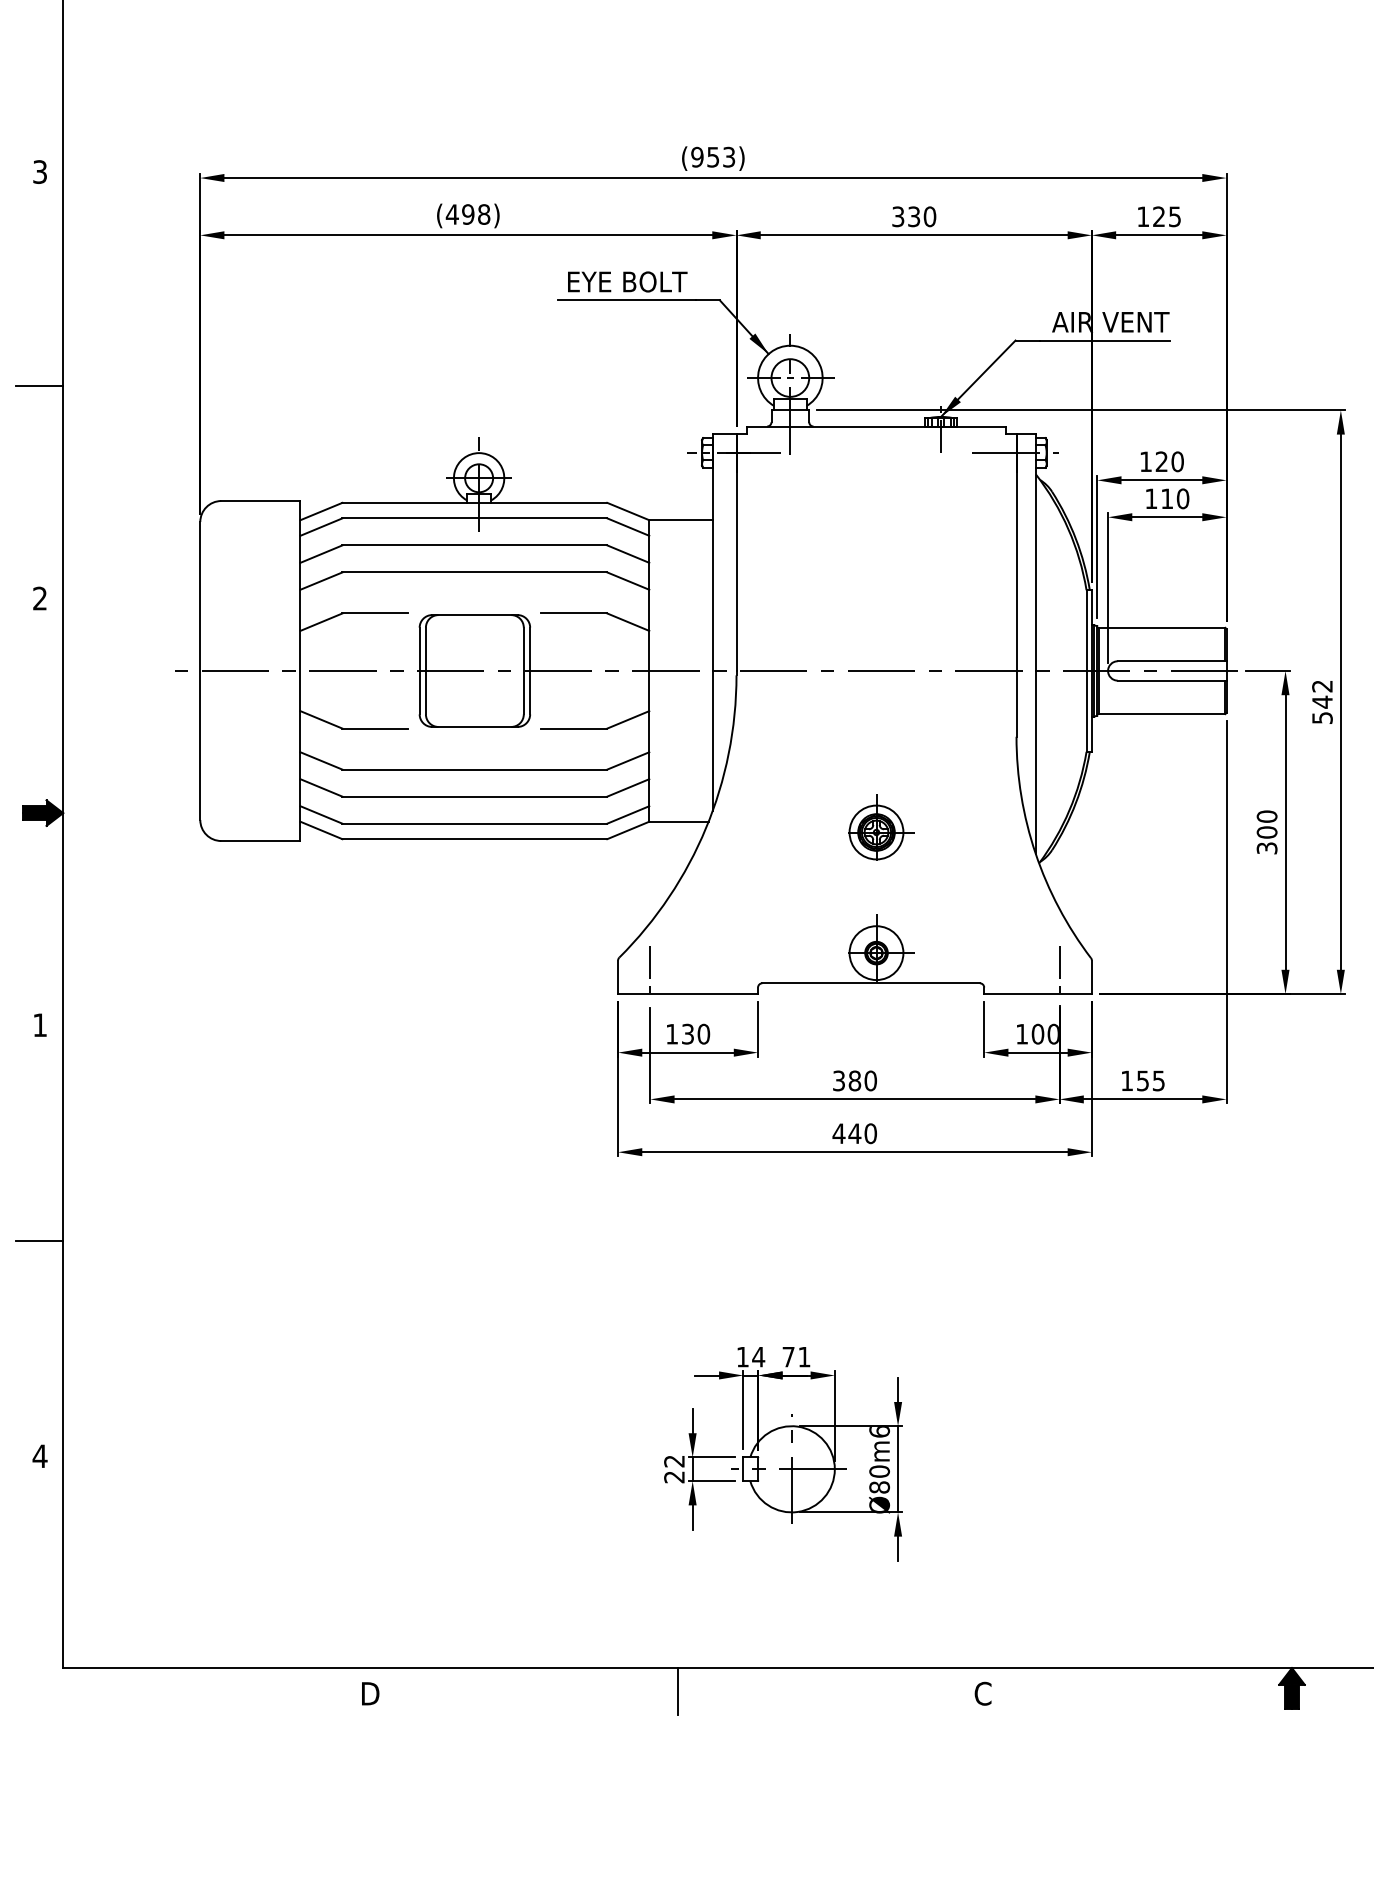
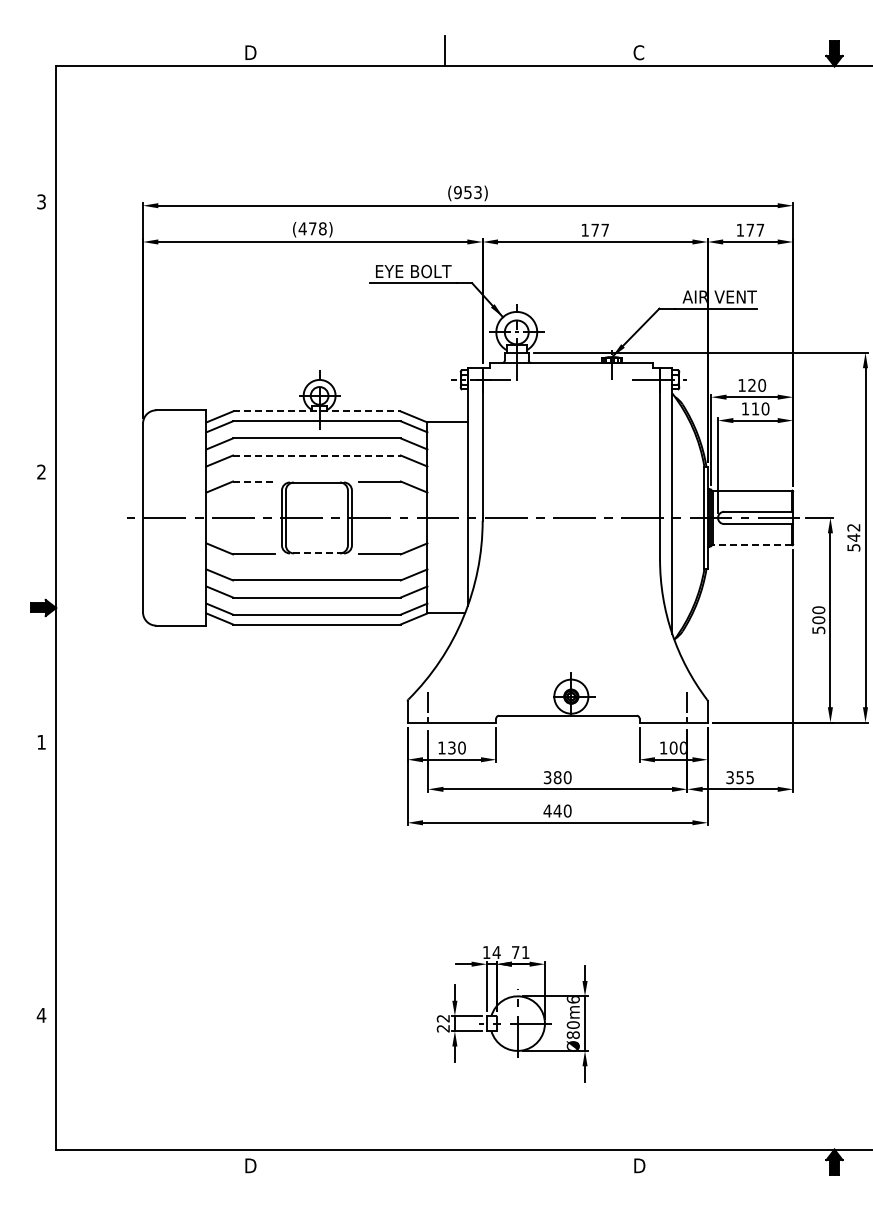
text: (467, 214) -> (312, 228), (498) -> (478)
text: (914, 215) -> (595, 229), 330 -> 177
text: (1167, 215) -> (755, 229), 125 -> 177
line: (40, 386) -> (41, 337), removed
line: (474, 502) -> (316, 411), solid -> dashed
line: (474, 572) -> (316, 455), solid -> dashed
line: (374, 613) -> (253, 481), solid -> dashed
line: (1162, 714) -> (752, 545), solid -> dashed
line: (474, 727) -> (316, 553), solid -> dashed
part: (881, 828) -> (574, 617), removed
text: (1266, 847) -> (818, 629), 300 -> 500
text: (1126, 1080) -> (729, 777), 155 -> 355
line: (40, 1240) -> (41, 878), removed
line: (677, 1691) -> (445, 1164), removed
text: (984, 1693) -> (639, 1165), C -> D

